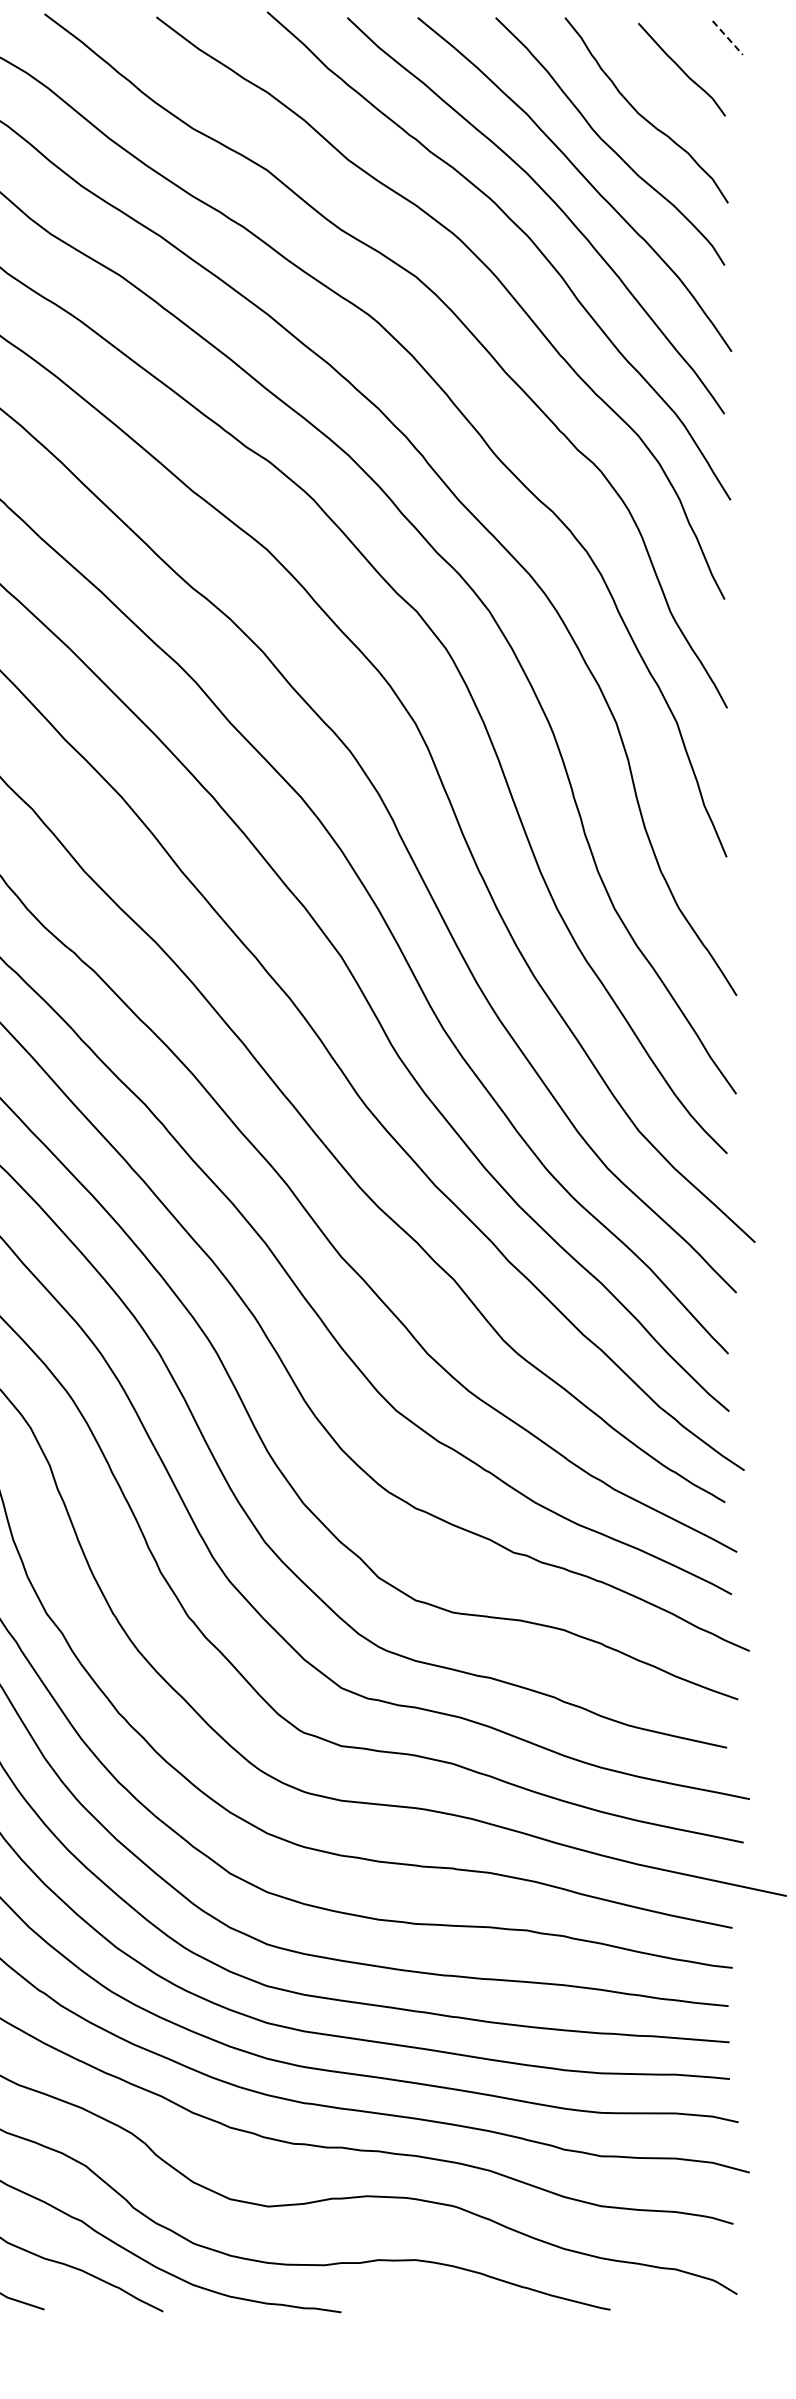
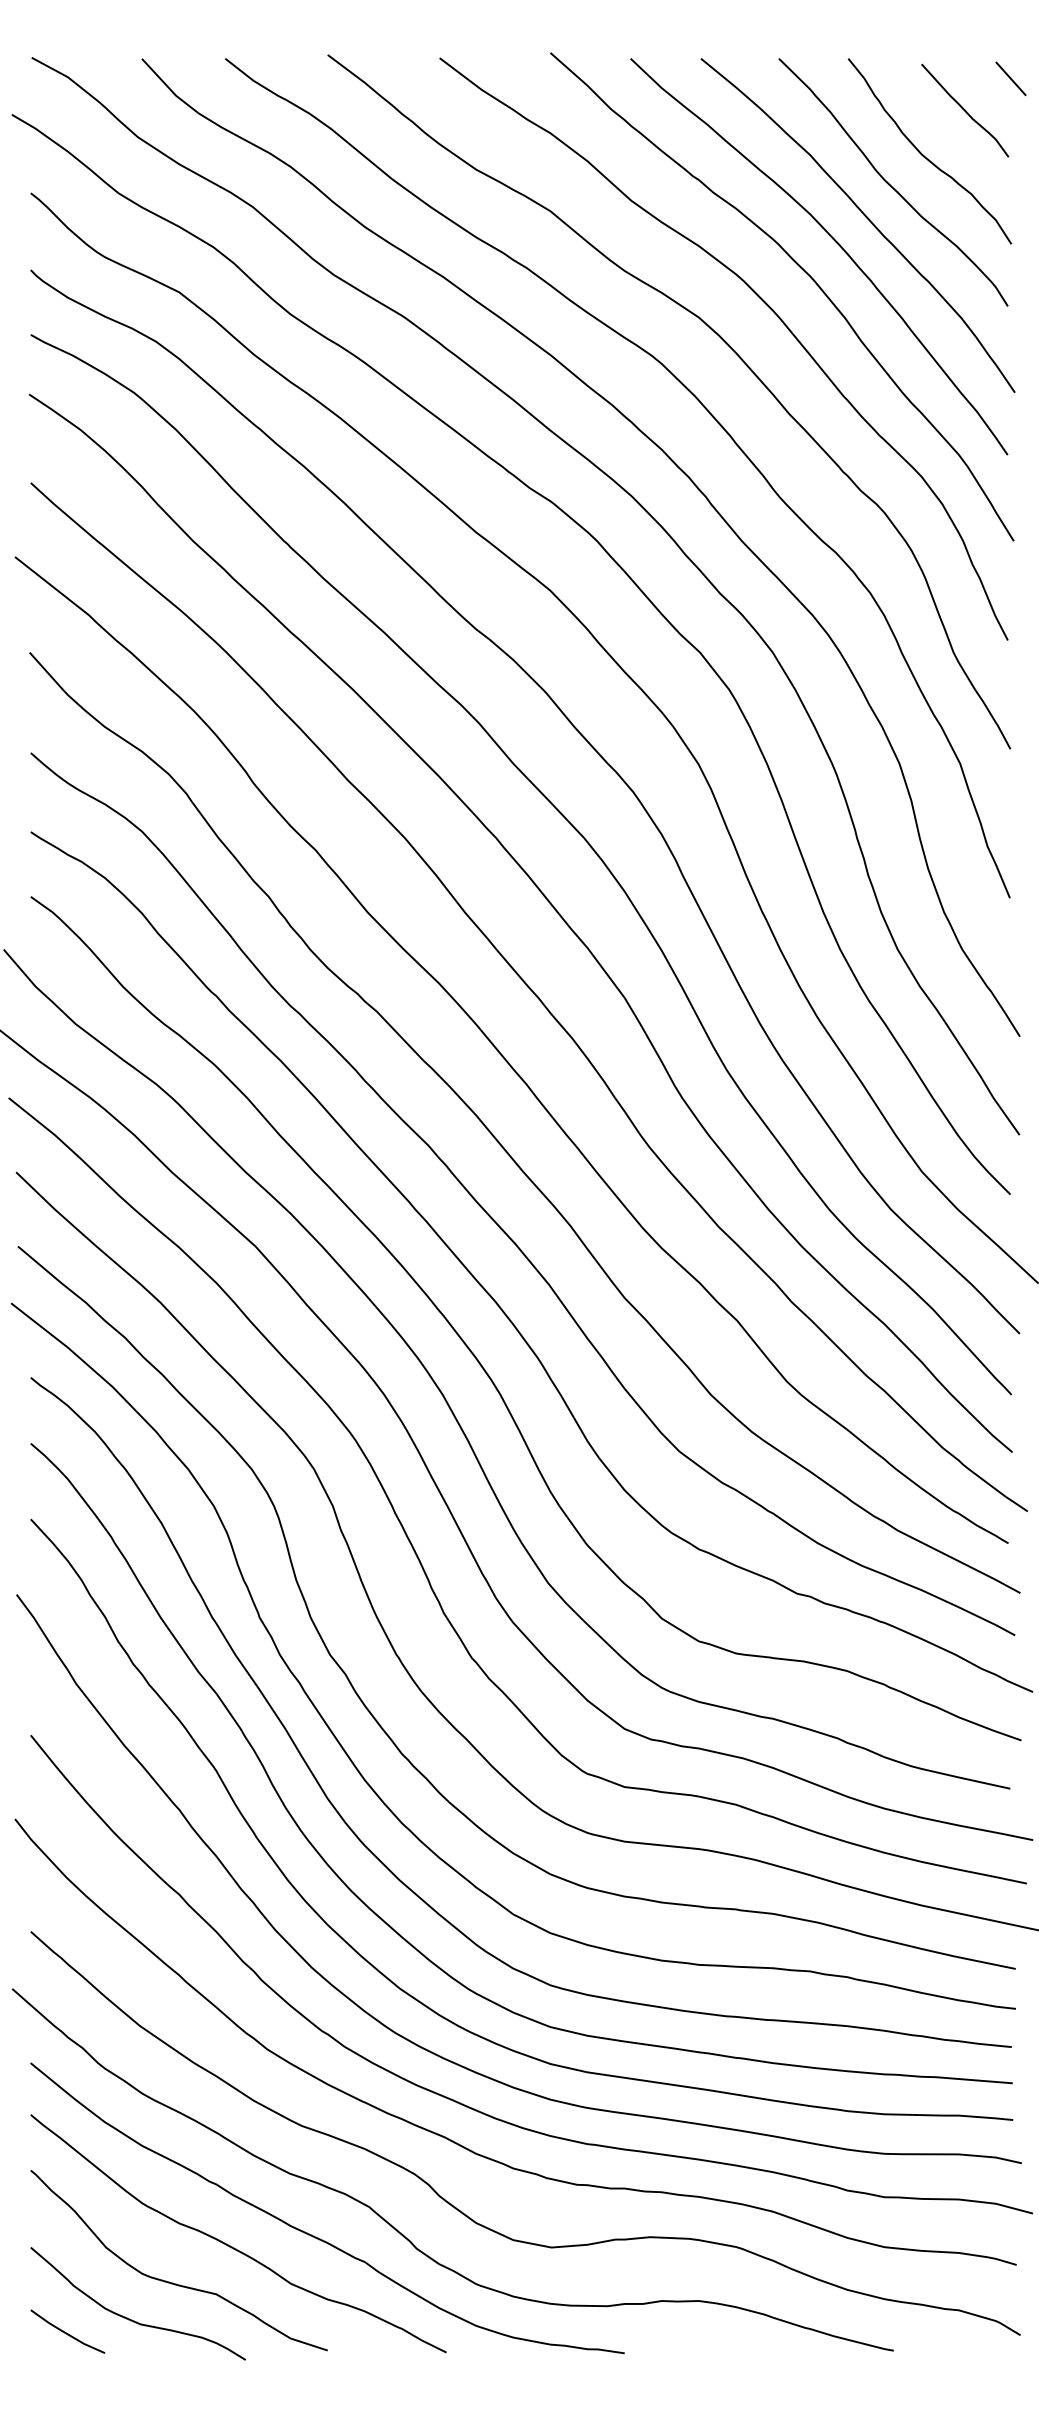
line: (728, 37) -> (1011, 78), dashed -> solid

